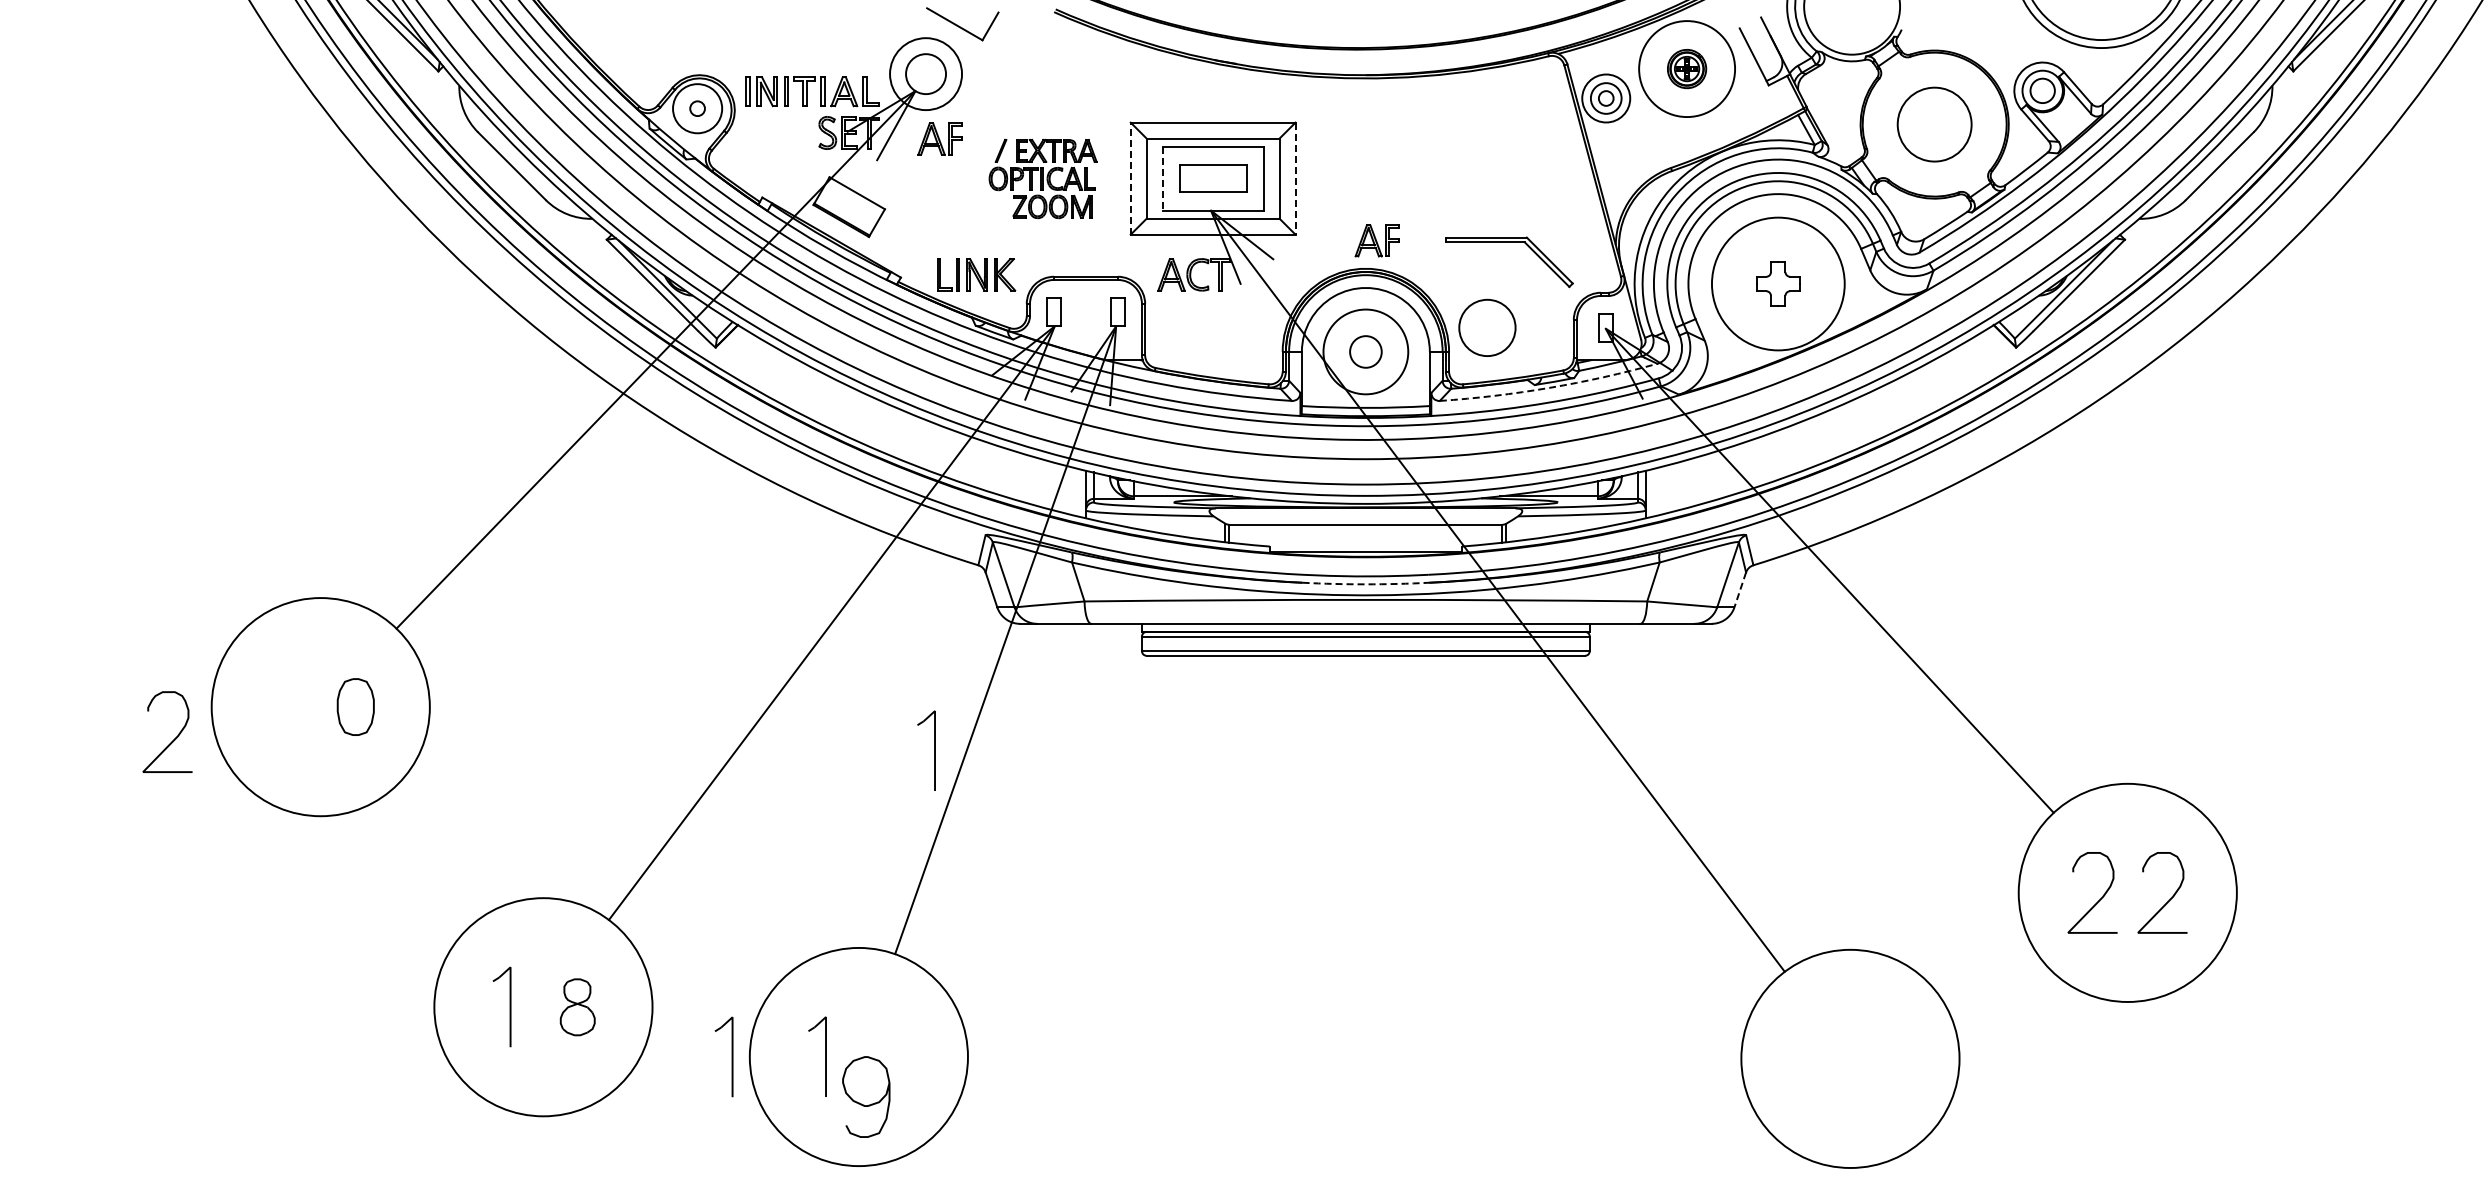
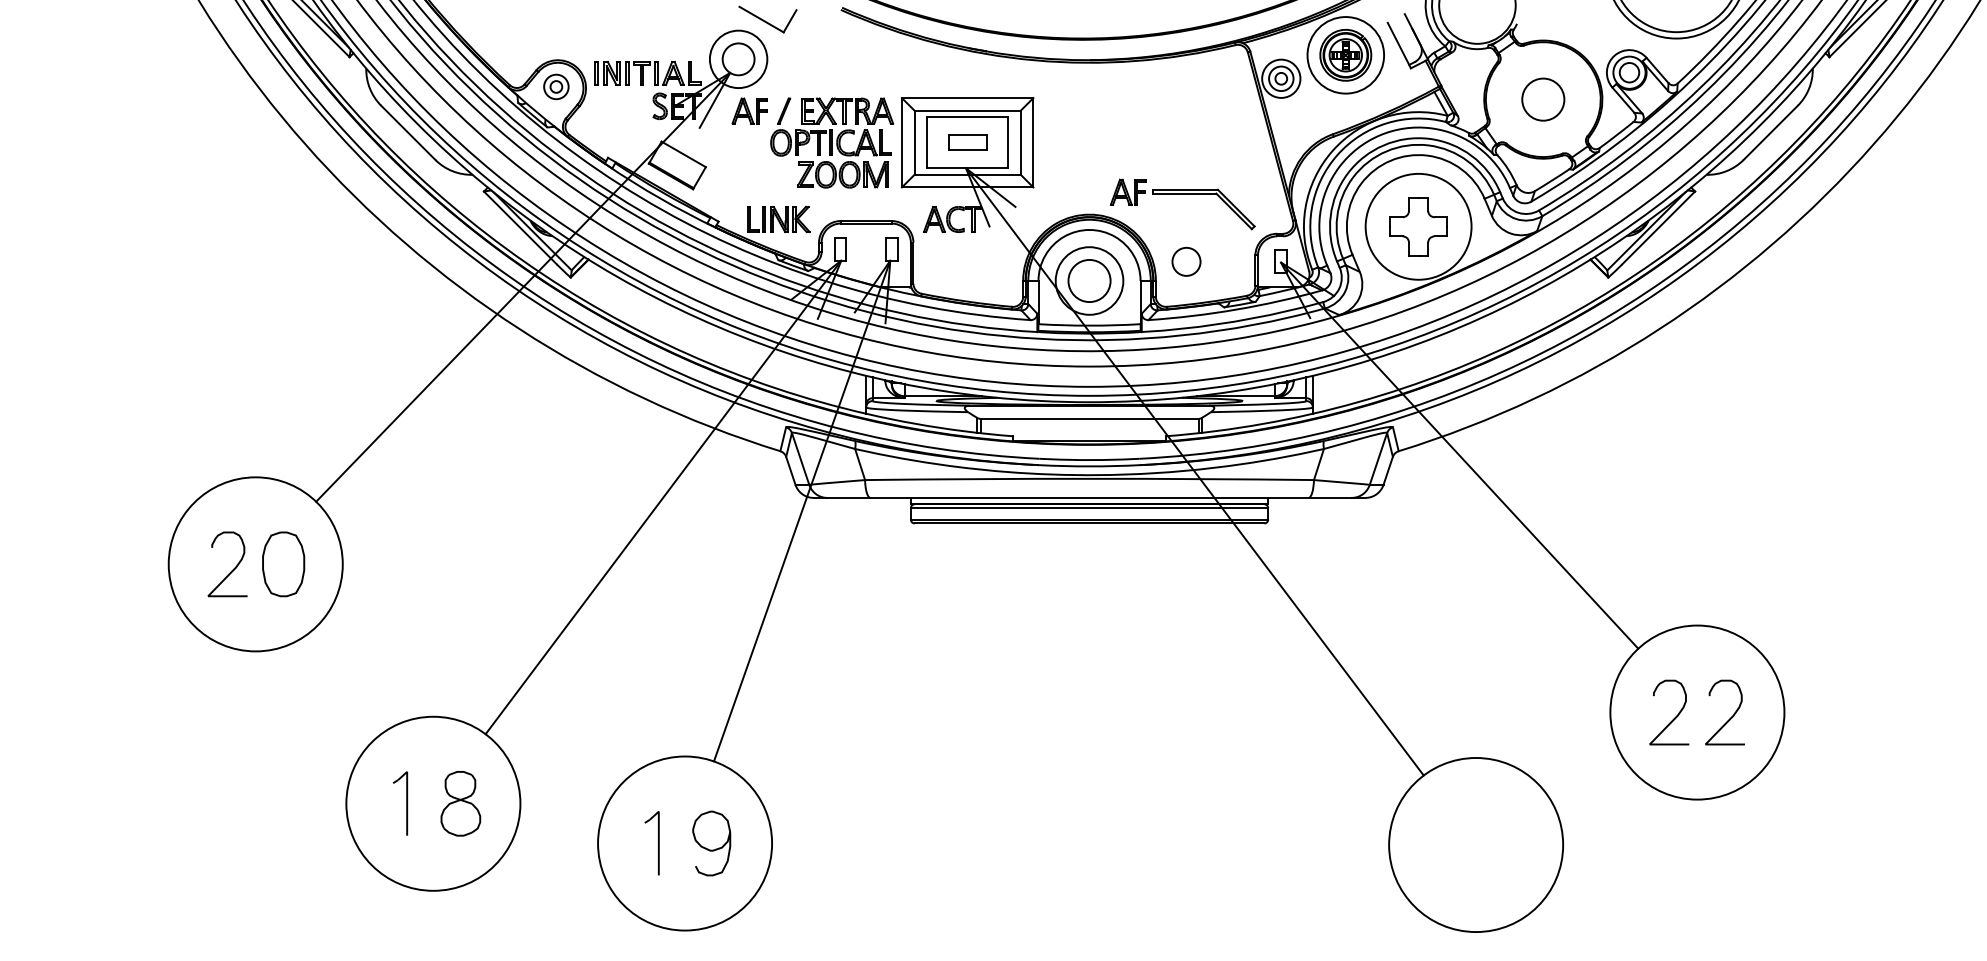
part: (1686, 68) -> (1345, 54), size x1.67
circle: (697, 108) -> (556, 86), size x0.62
circle: (1934, 124) -> (1543, 99), size x0.71
part: (1042, 178) -> (831, 142), size x1.43
line: (1130, 178) -> (901, 142), dashed -> solid
line: (1162, 178) -> (927, 142), dashed -> solid
part: (1212, 178) -> (967, 142), size x0.71
line: (1295, 178) -> (1033, 142), dashed -> solid
part: (1376, 240) -> (1127, 192), moved
part: (1777, 283) -> (1417, 226), size x1.67
circle: (1487, 327) -> (1186, 261), size x0.62
circle: (1365, 351) -> (1089, 280), size x1.67
arc: (1549, 387) -> (1236, 309), dashed -> solid
arc: (1365, 584) -> (1089, 466), dashed -> solid
line: (1740, 590) -> (1388, 471), dashed -> solid
part: (355, 706) -> (283, 563), size x1.43
curve: (174, 738) -> (233, 569), moved
part: (934, 750) -> (745, 598), removed
part: (577, 1007) -> (460, 804), size x1.43
part: (731, 1056) -> (583, 843), removed
curve: (864, 1104) -> (710, 849), moved

